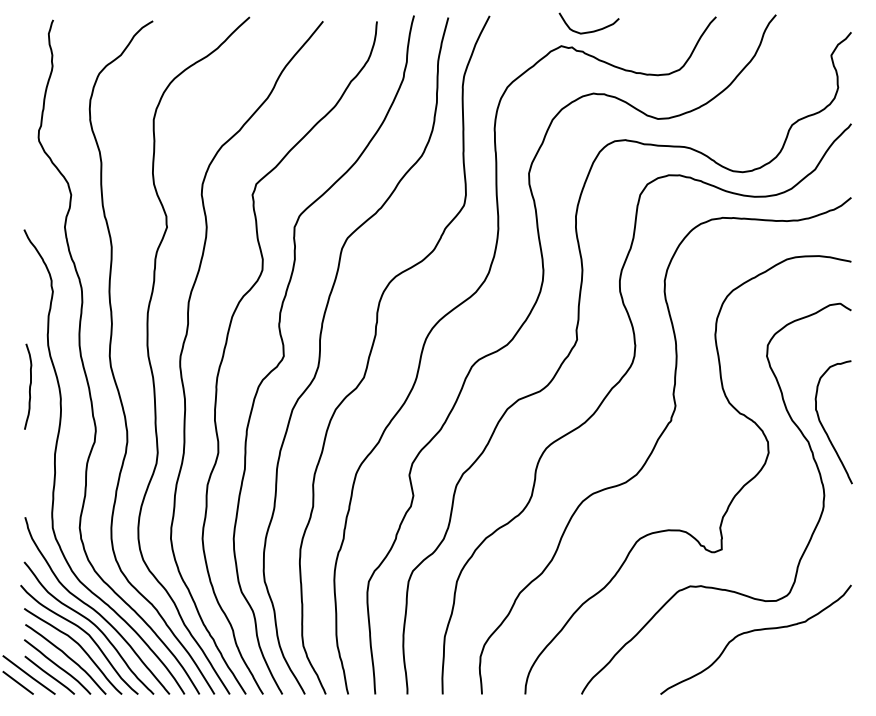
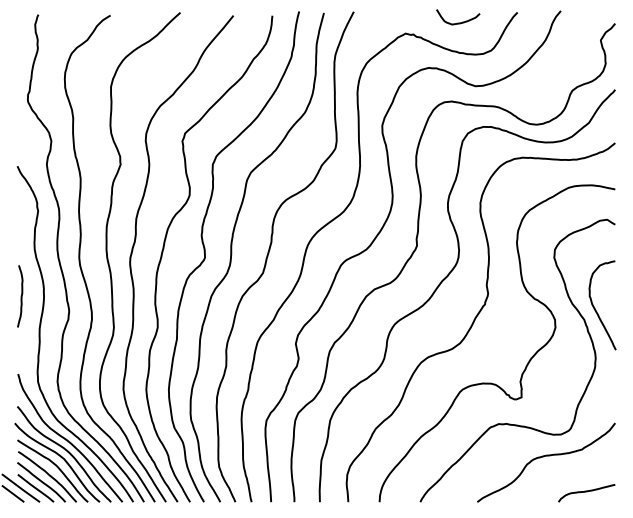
curve: (588, 31) -> (457, 23), moved
curve: (29, 386) -> (21, 296), moved
curve: (811, 680) -> (586, 492), added

